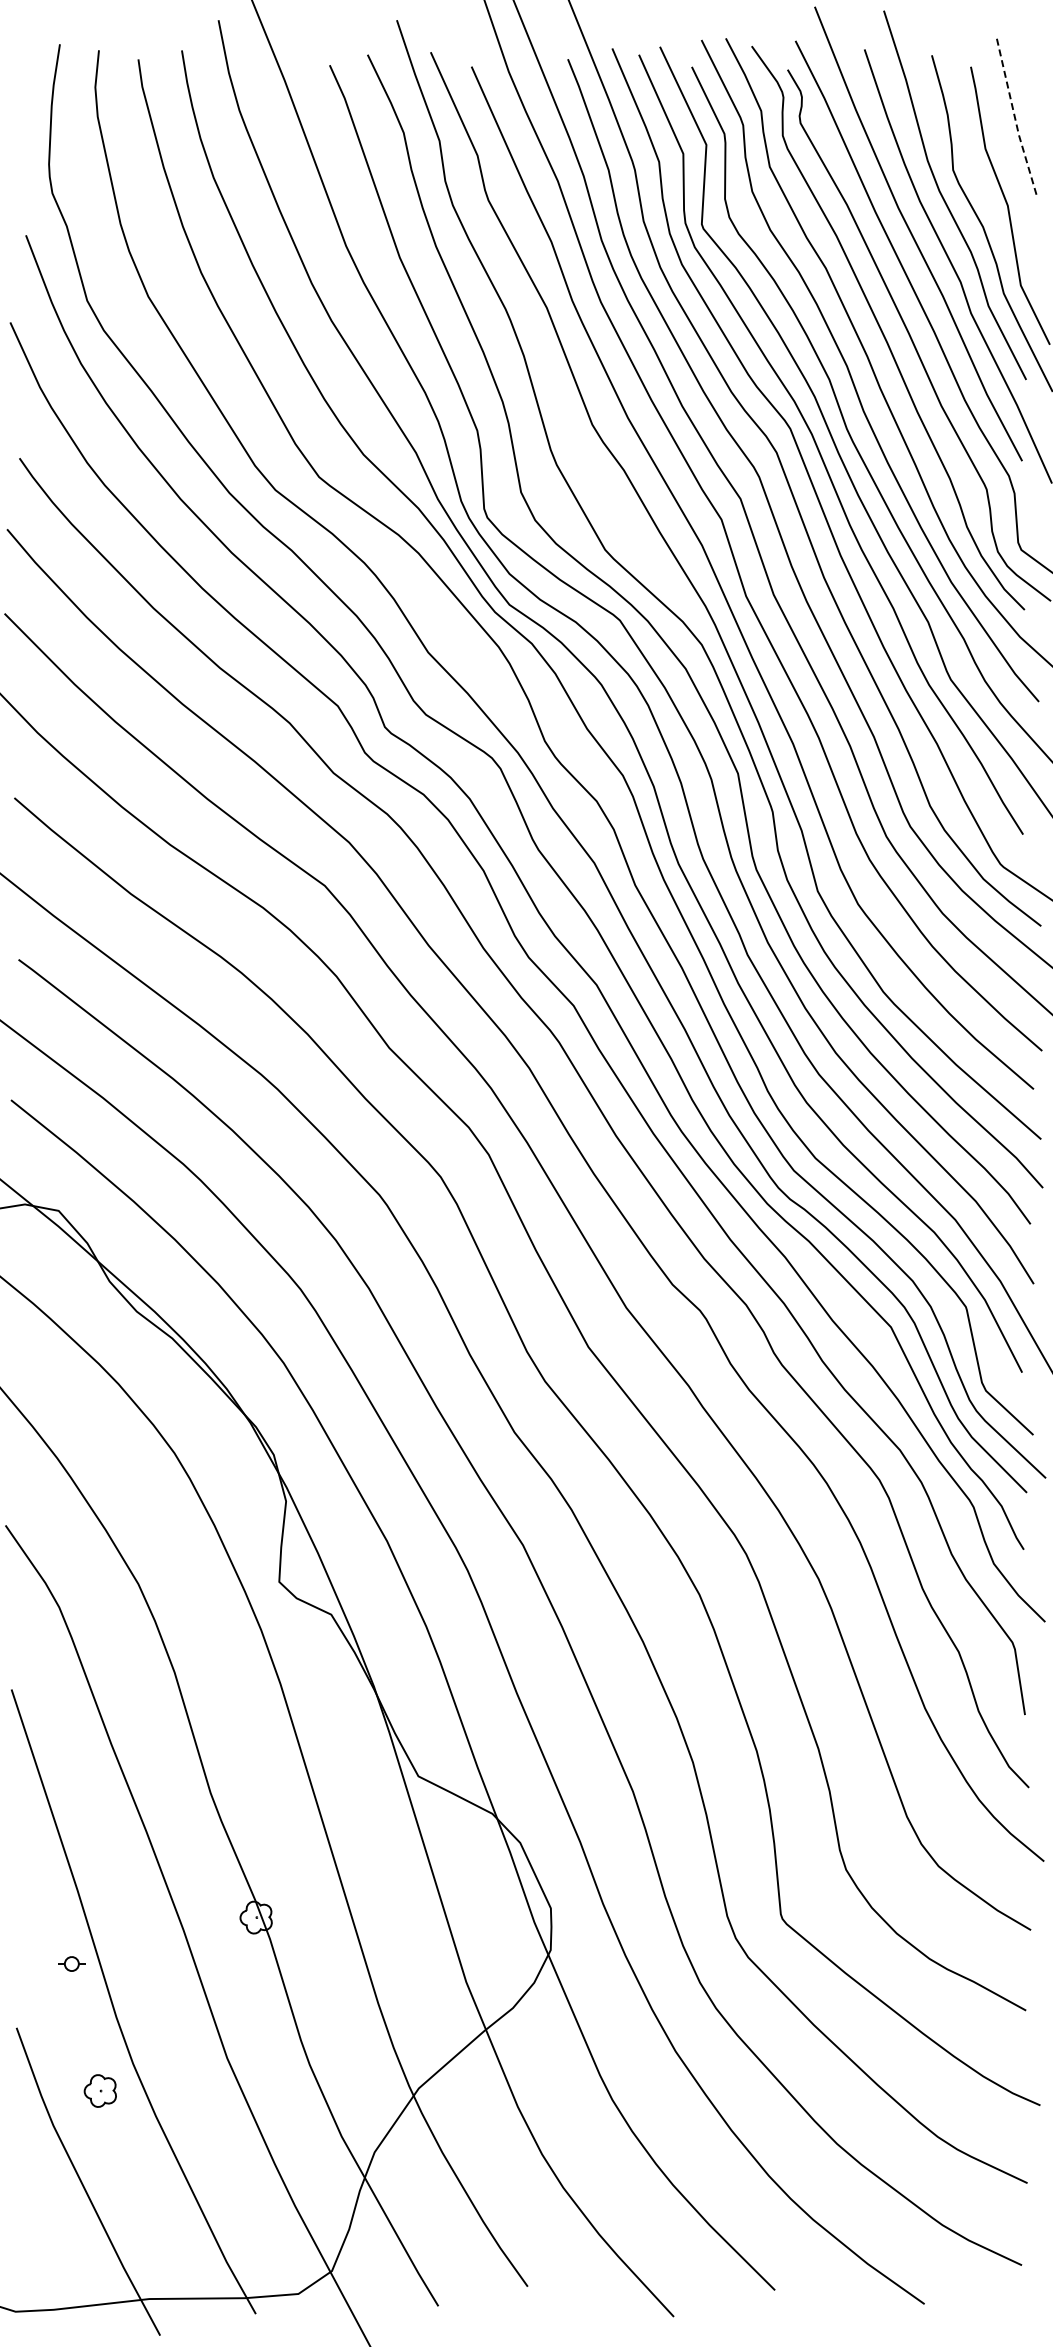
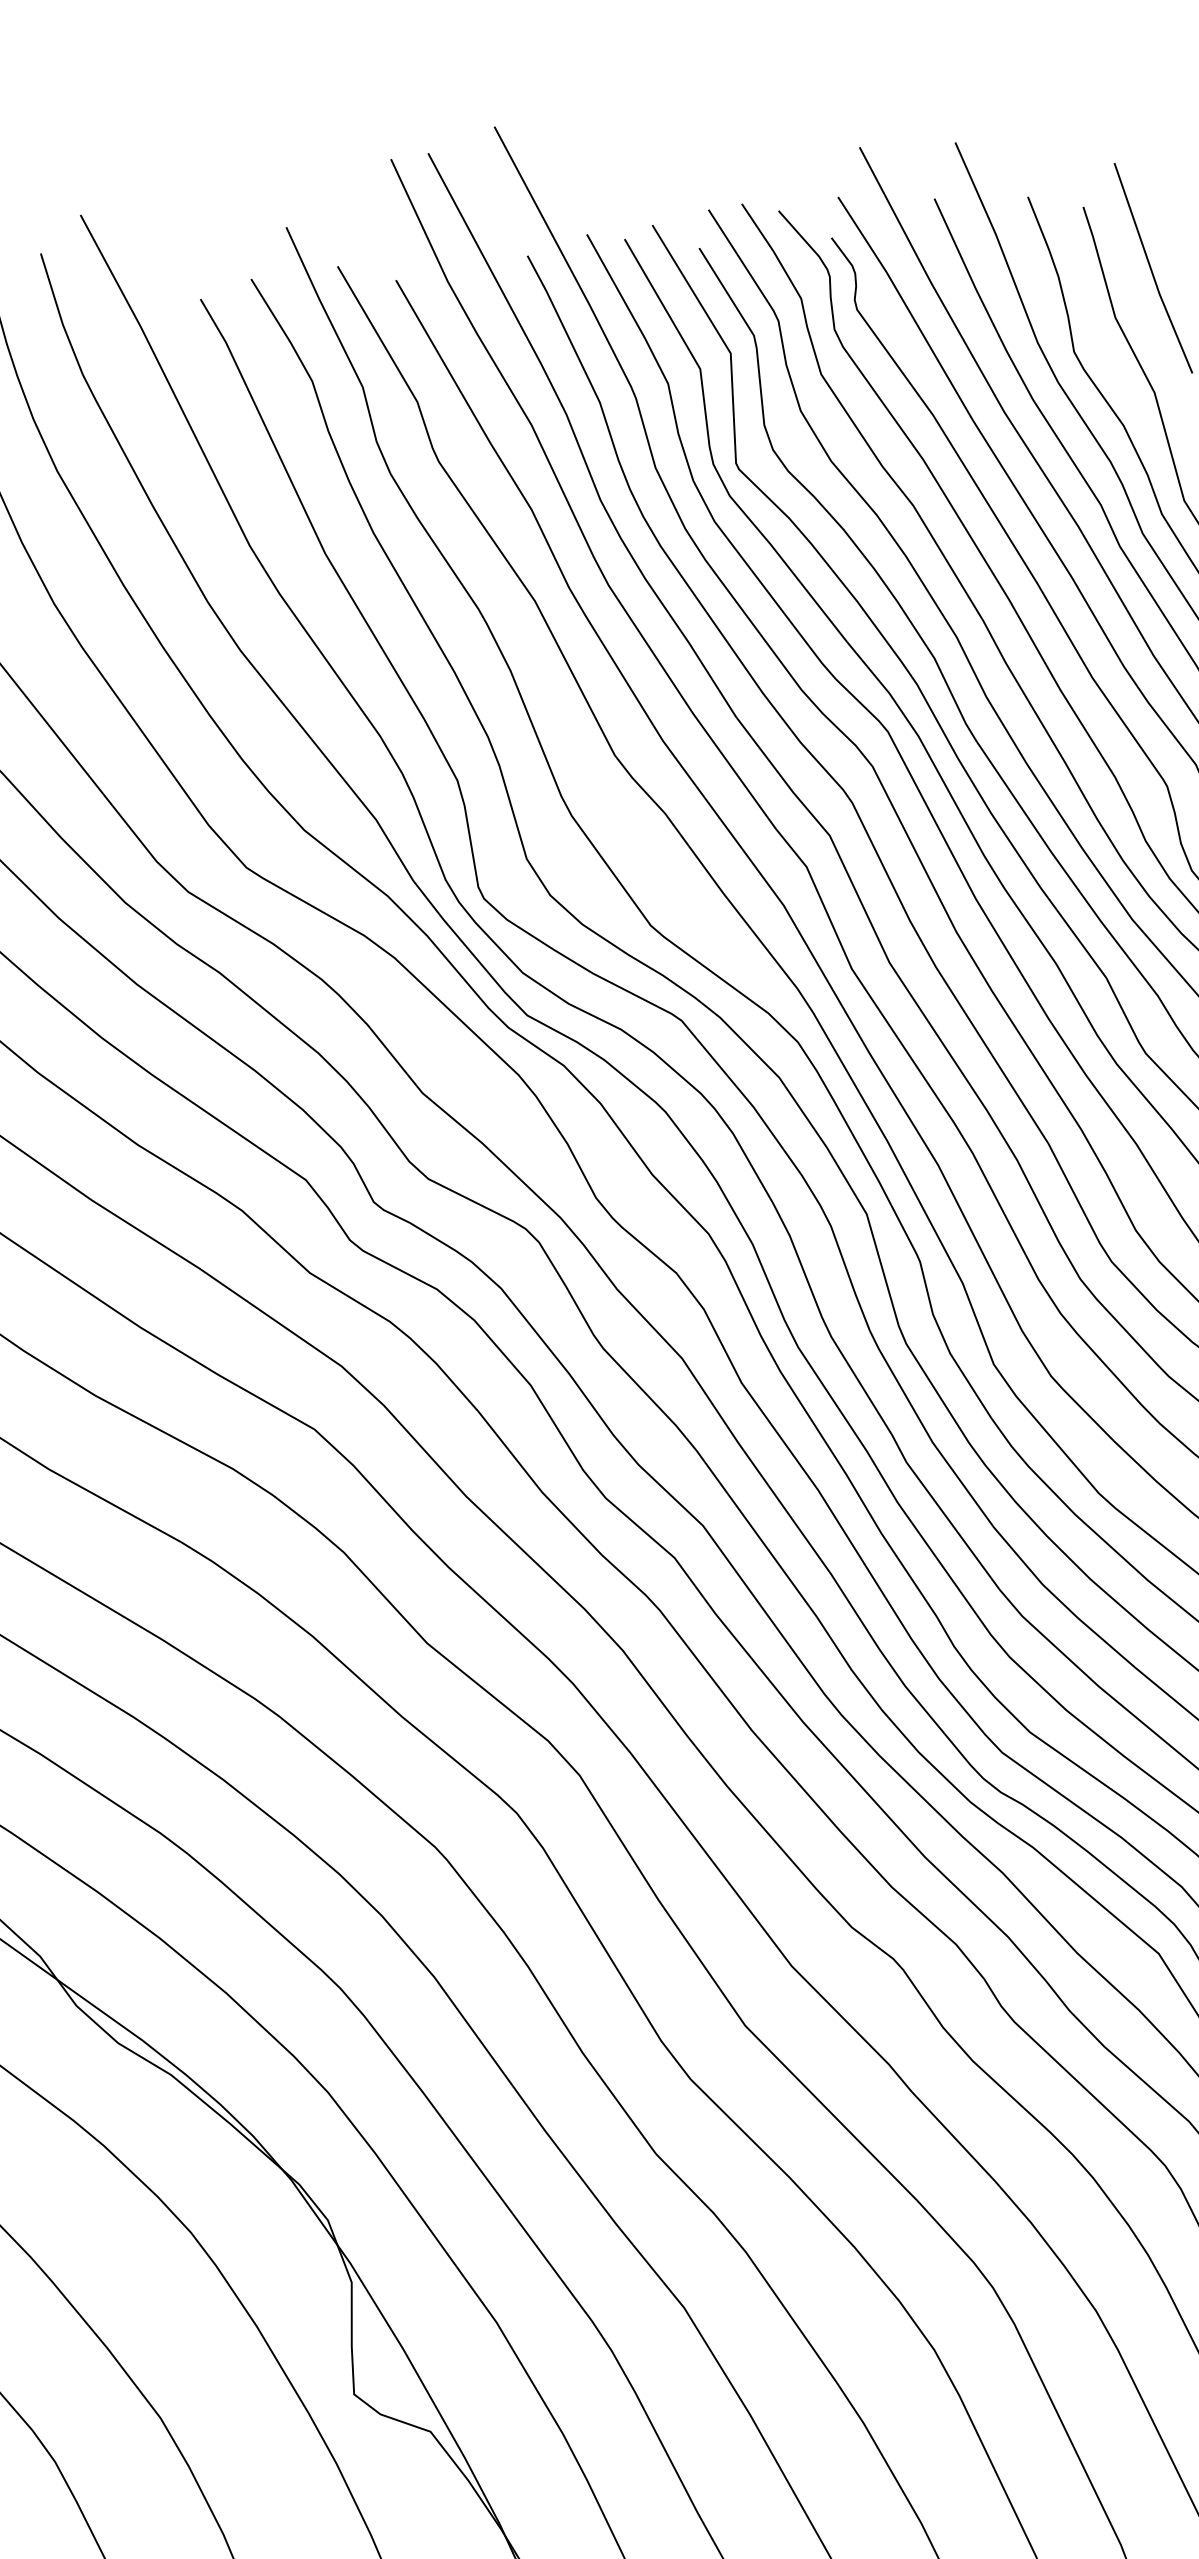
line: (1014, 117) -> (1150, 270), dashed -> solid

